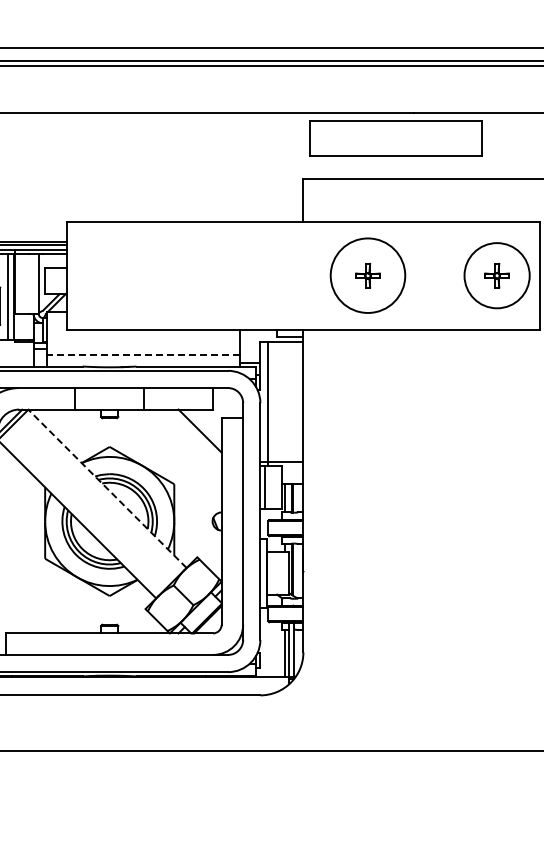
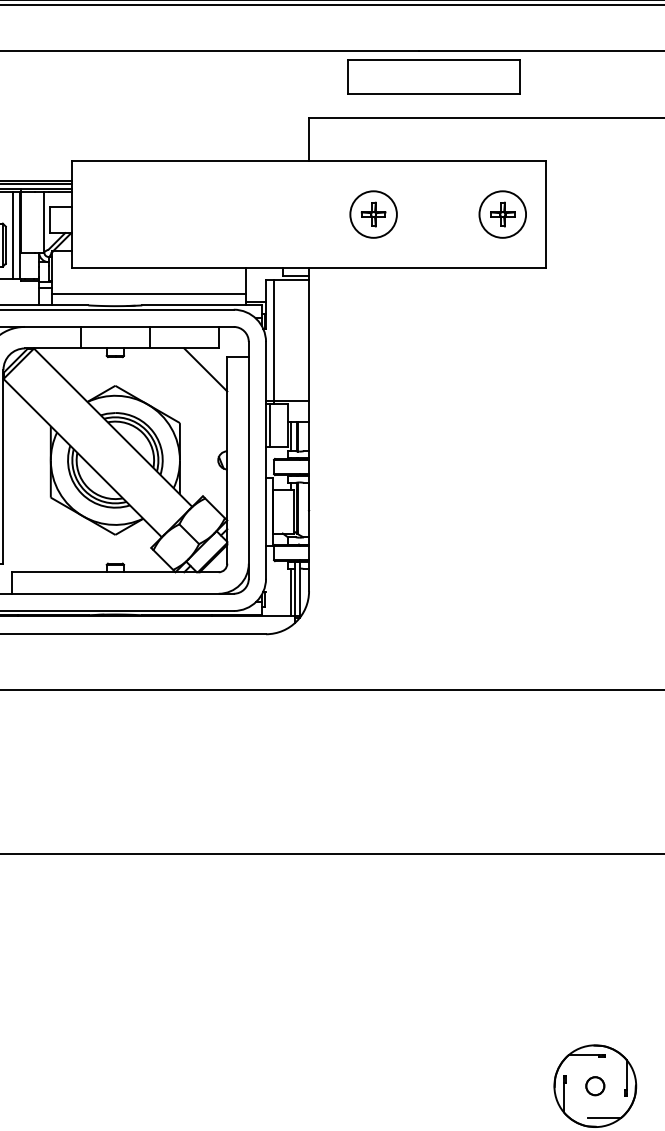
part: (395, 137) -> (433, 76), moved
circle: (367, 275) -> (373, 214), size x0.62
circle: (496, 275) -> (502, 214), size x0.71
line: (143, 355) -> (149, 294), dashed -> solid
line: (107, 488) -> (113, 427), dashed -> solid

